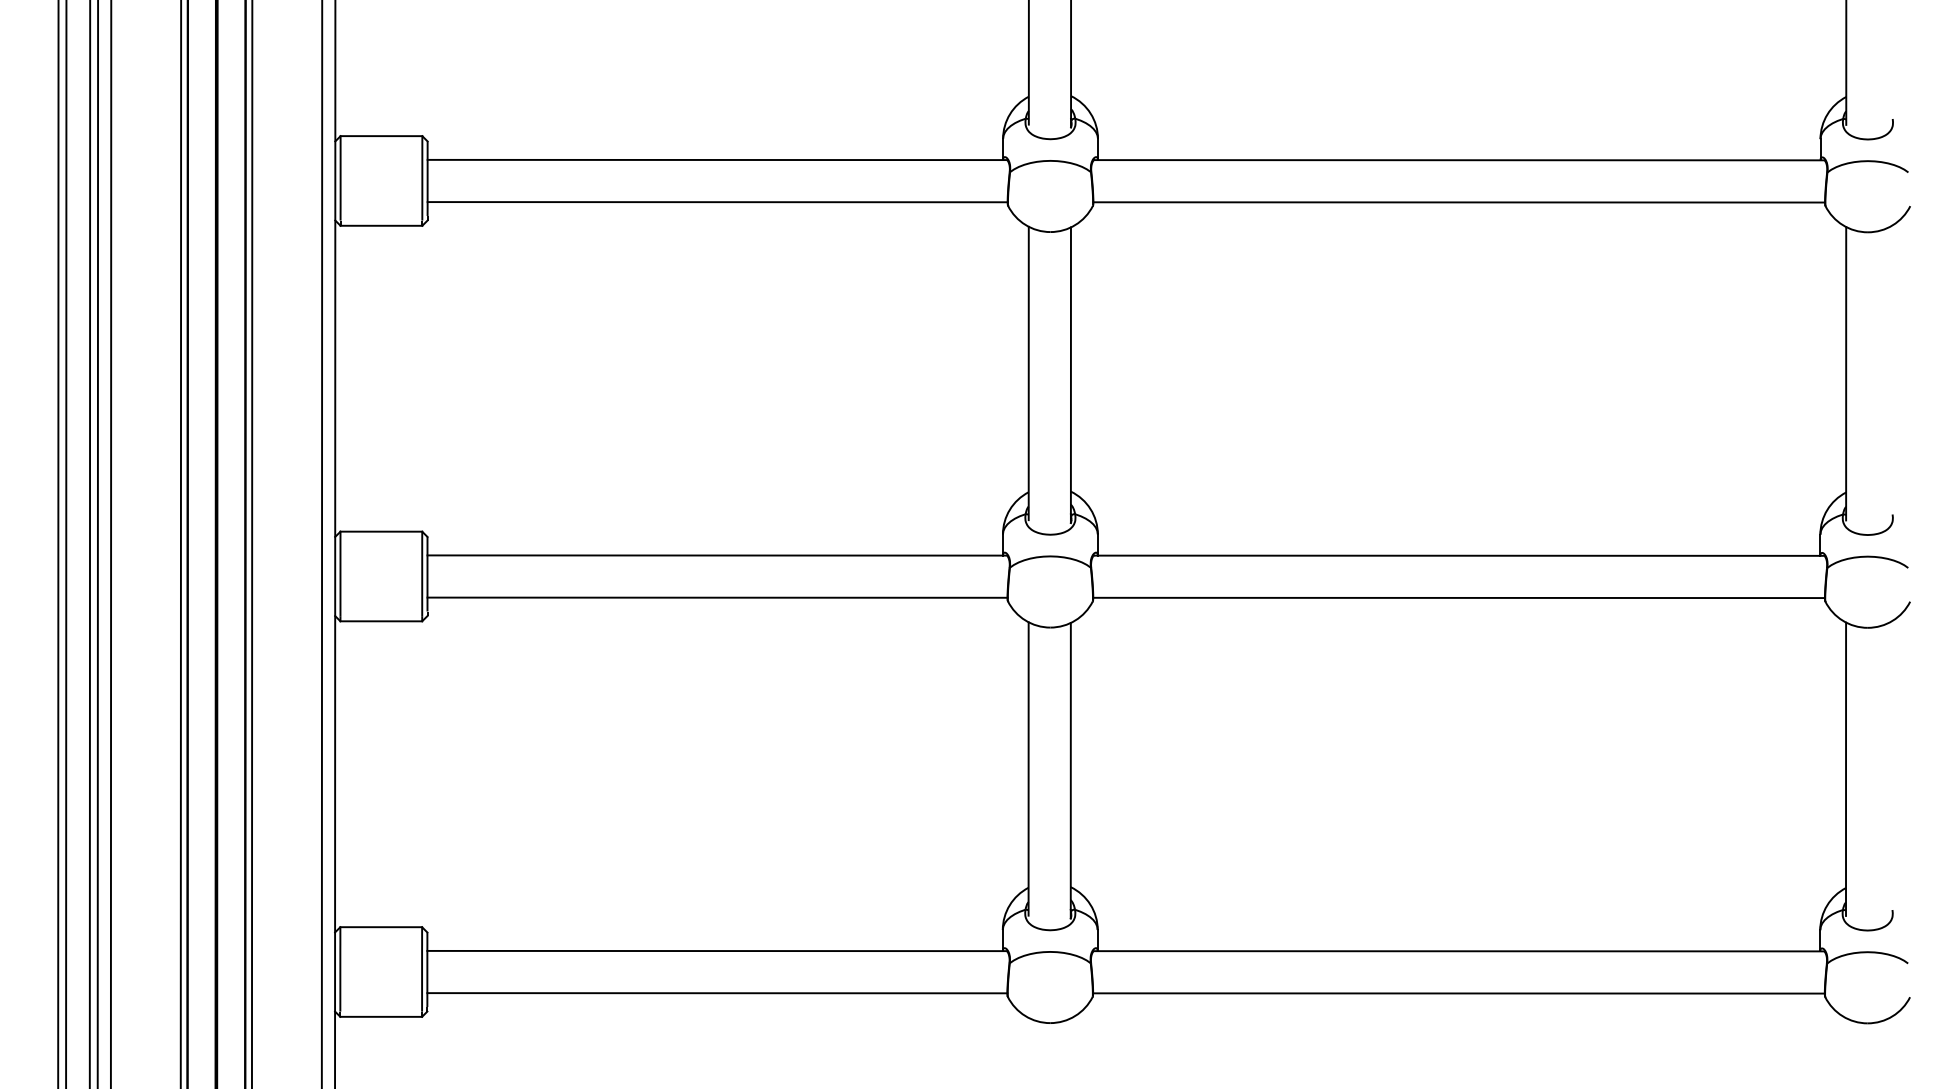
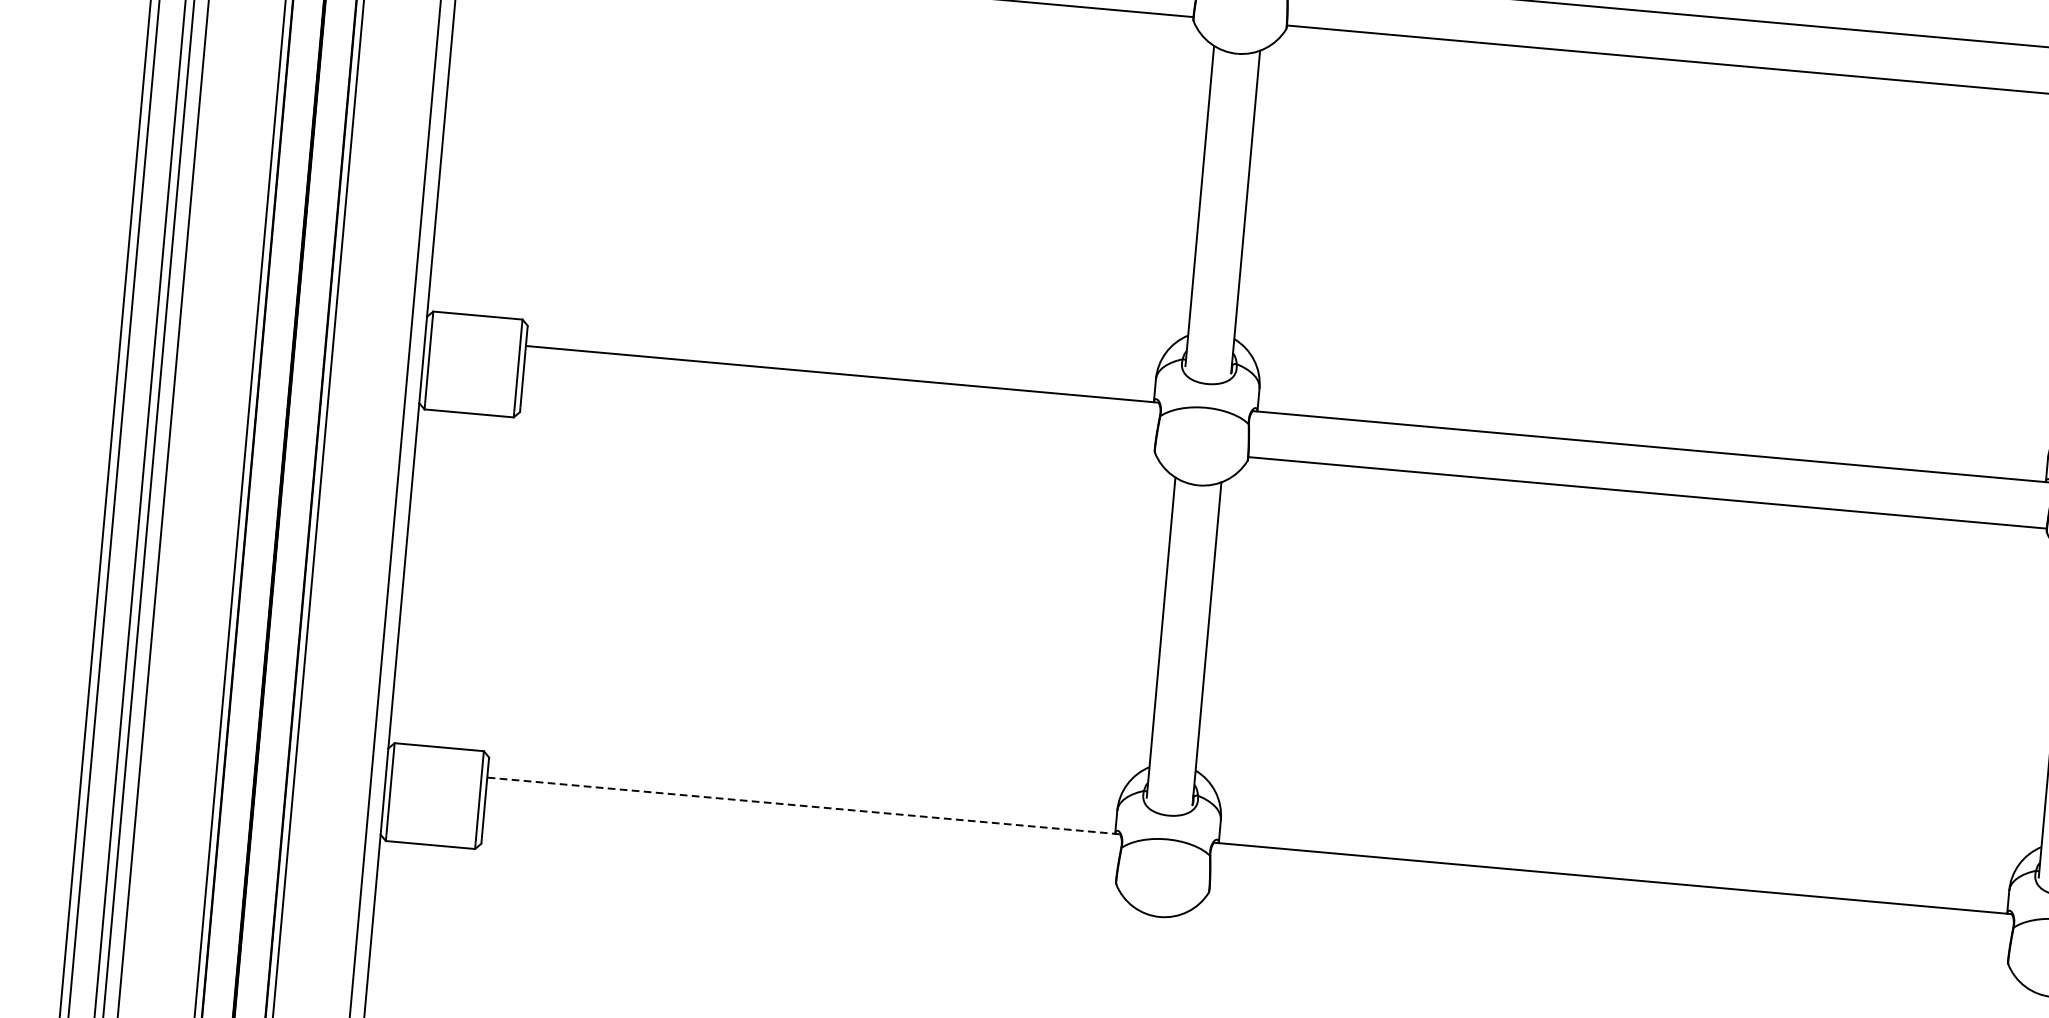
line: (717, 597) -> (838, 420), removed
line: (717, 951) -> (803, 806), solid -> dashed
line: (717, 993) -> (799, 852), removed
line: (1458, 993) -> (1608, 924), removed

